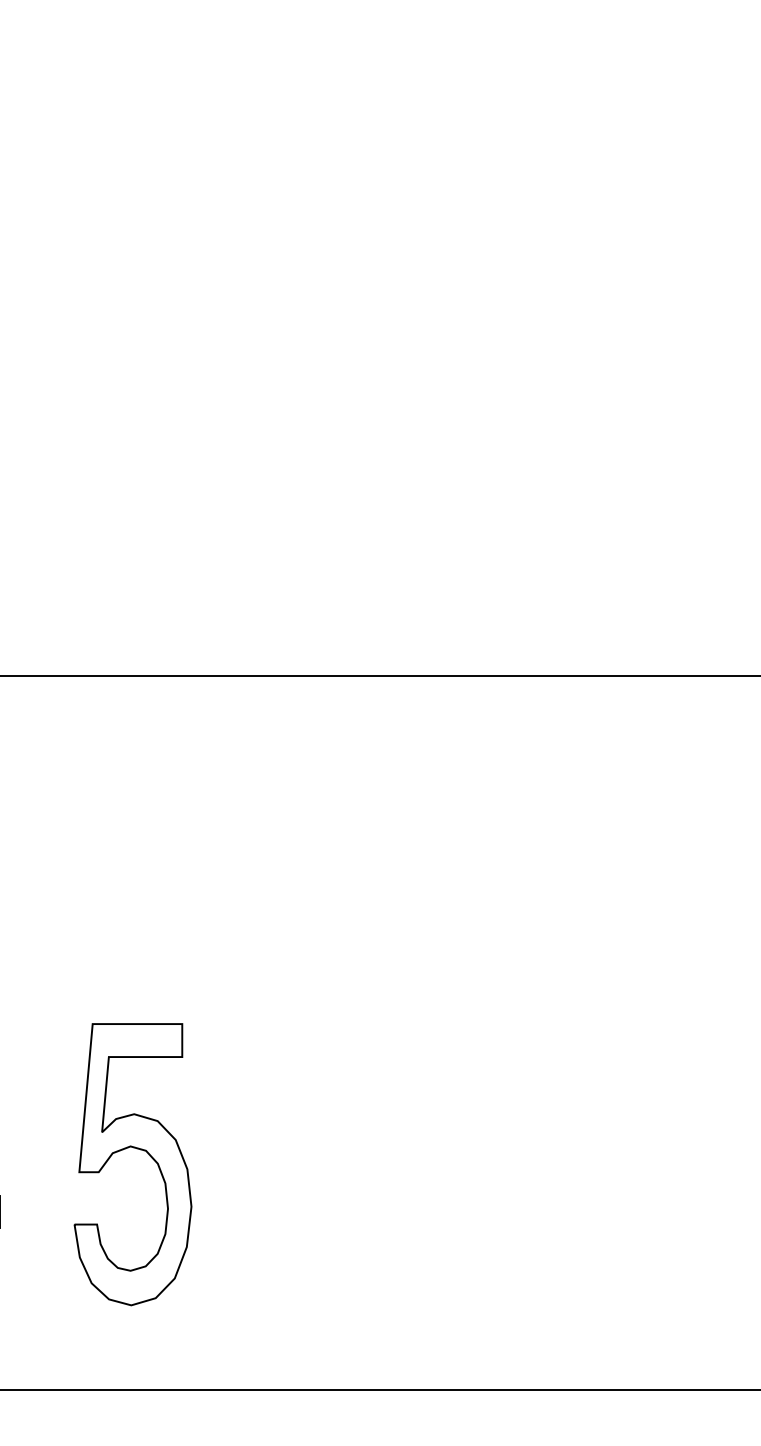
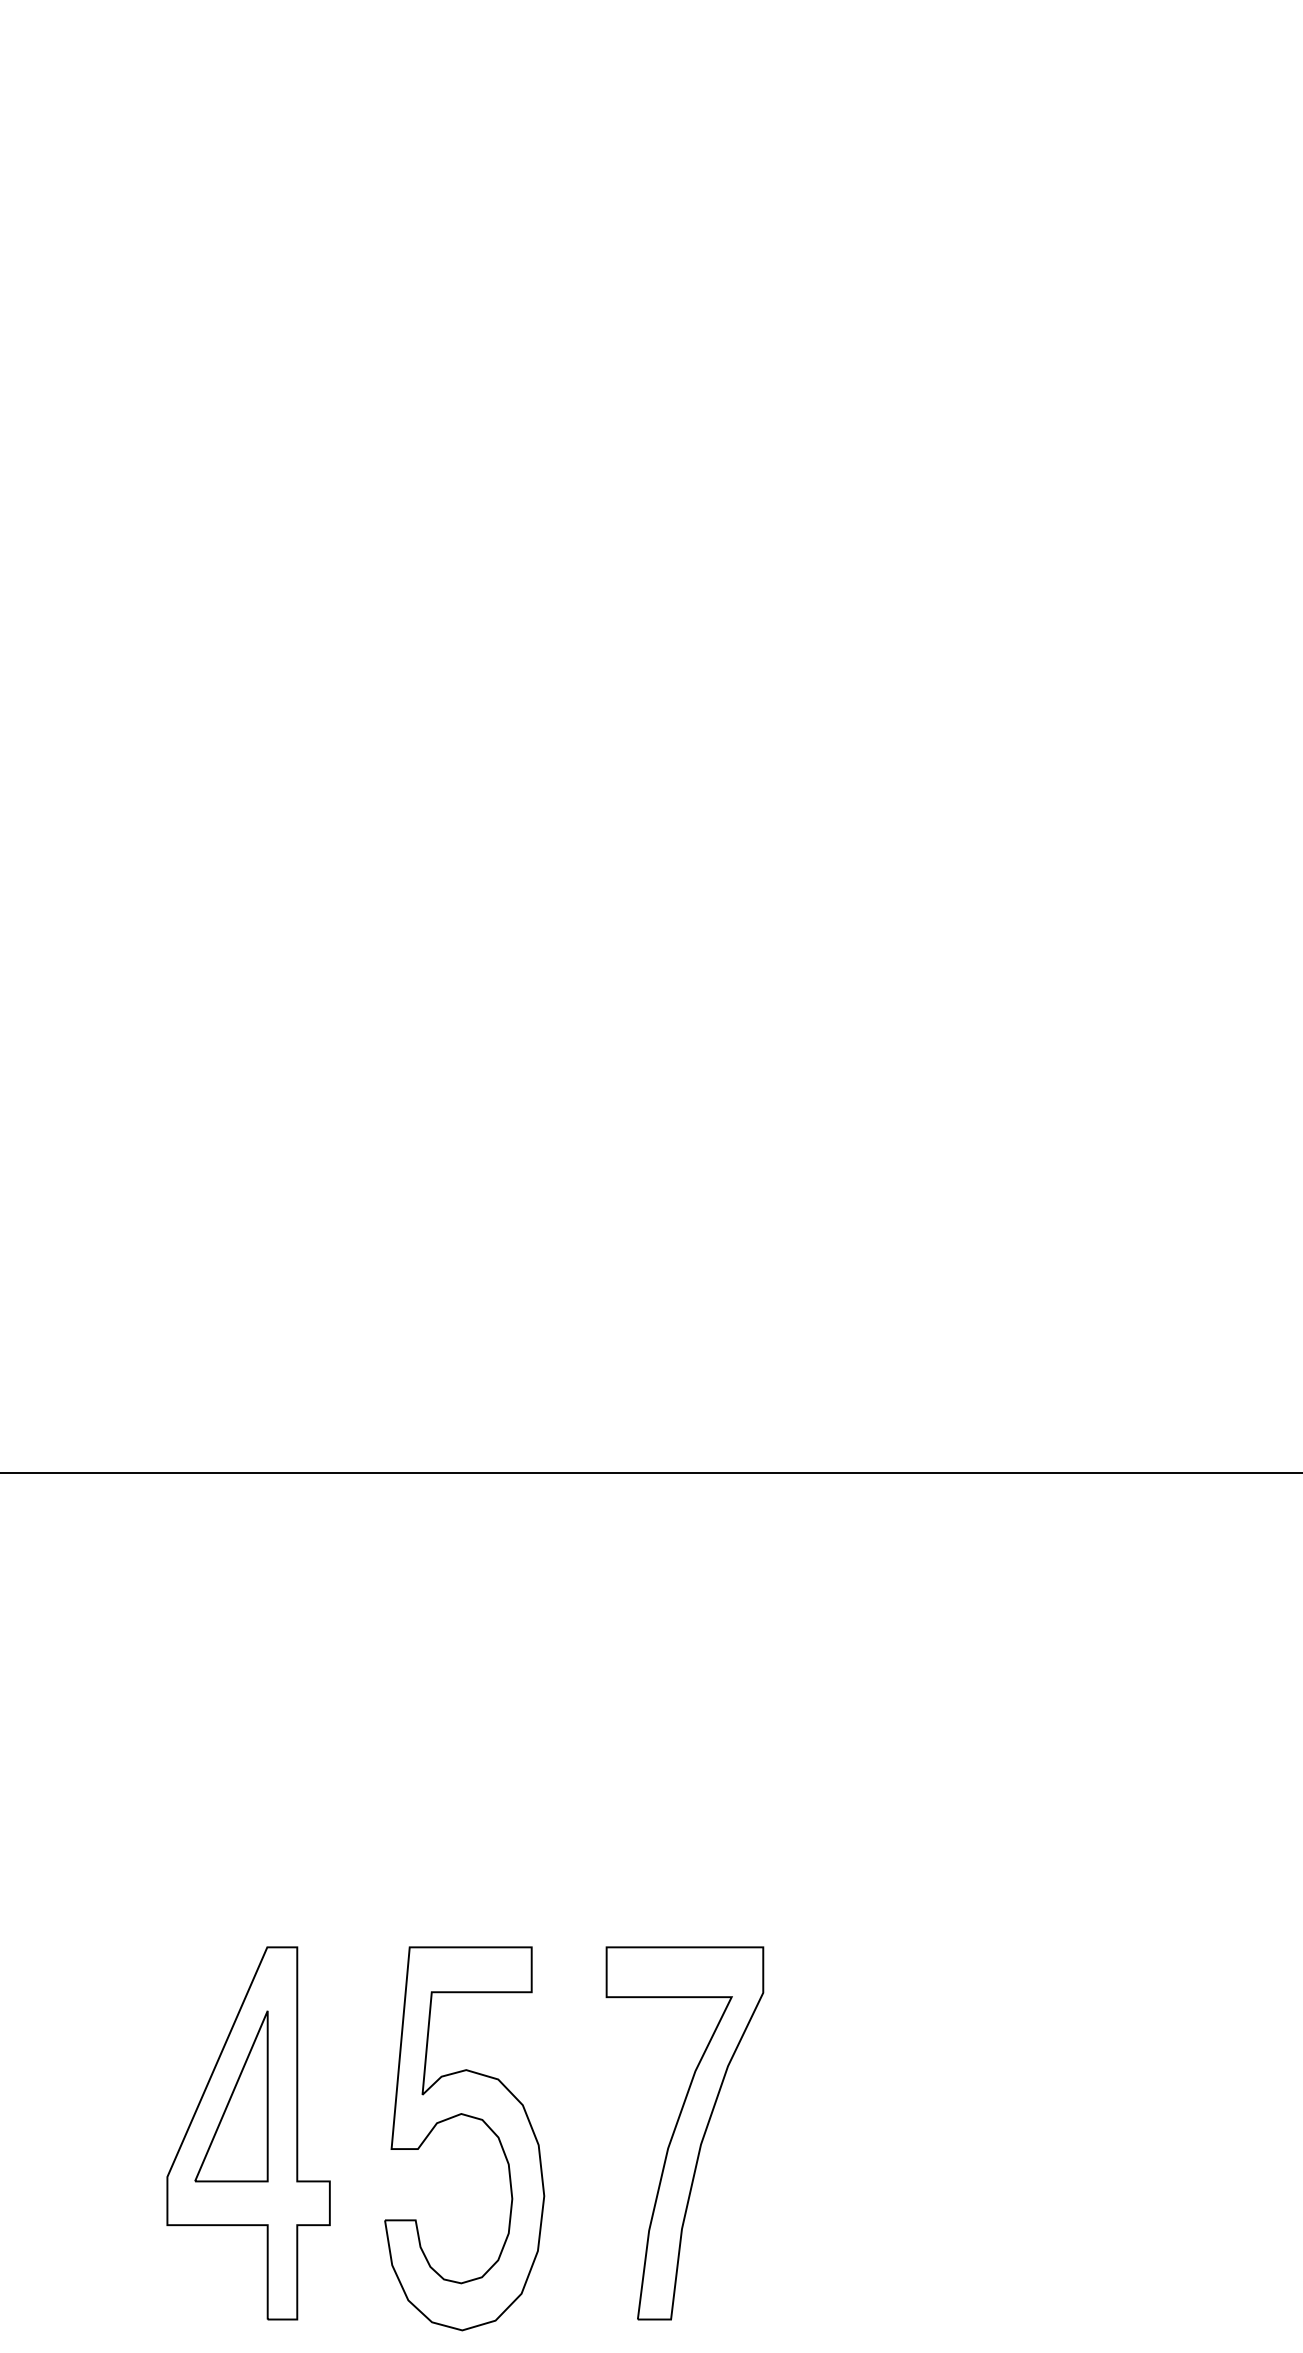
part: (138, 1149) -> (472, 2118), moved
part: (259, 1160) -> (684, 2133), added

